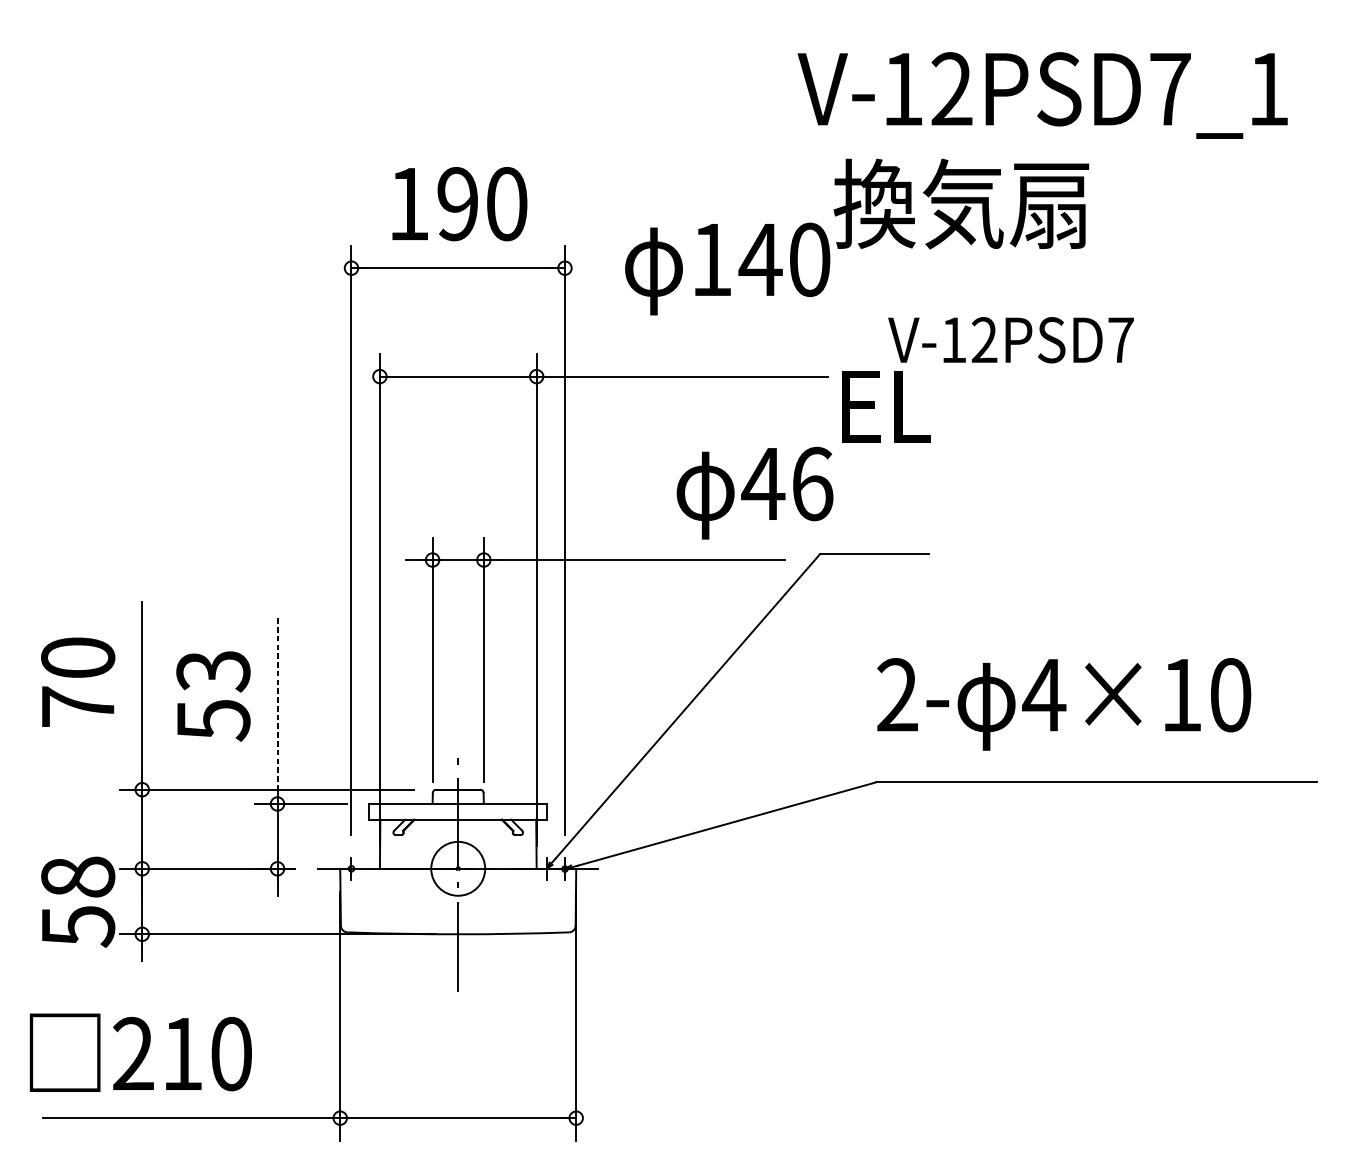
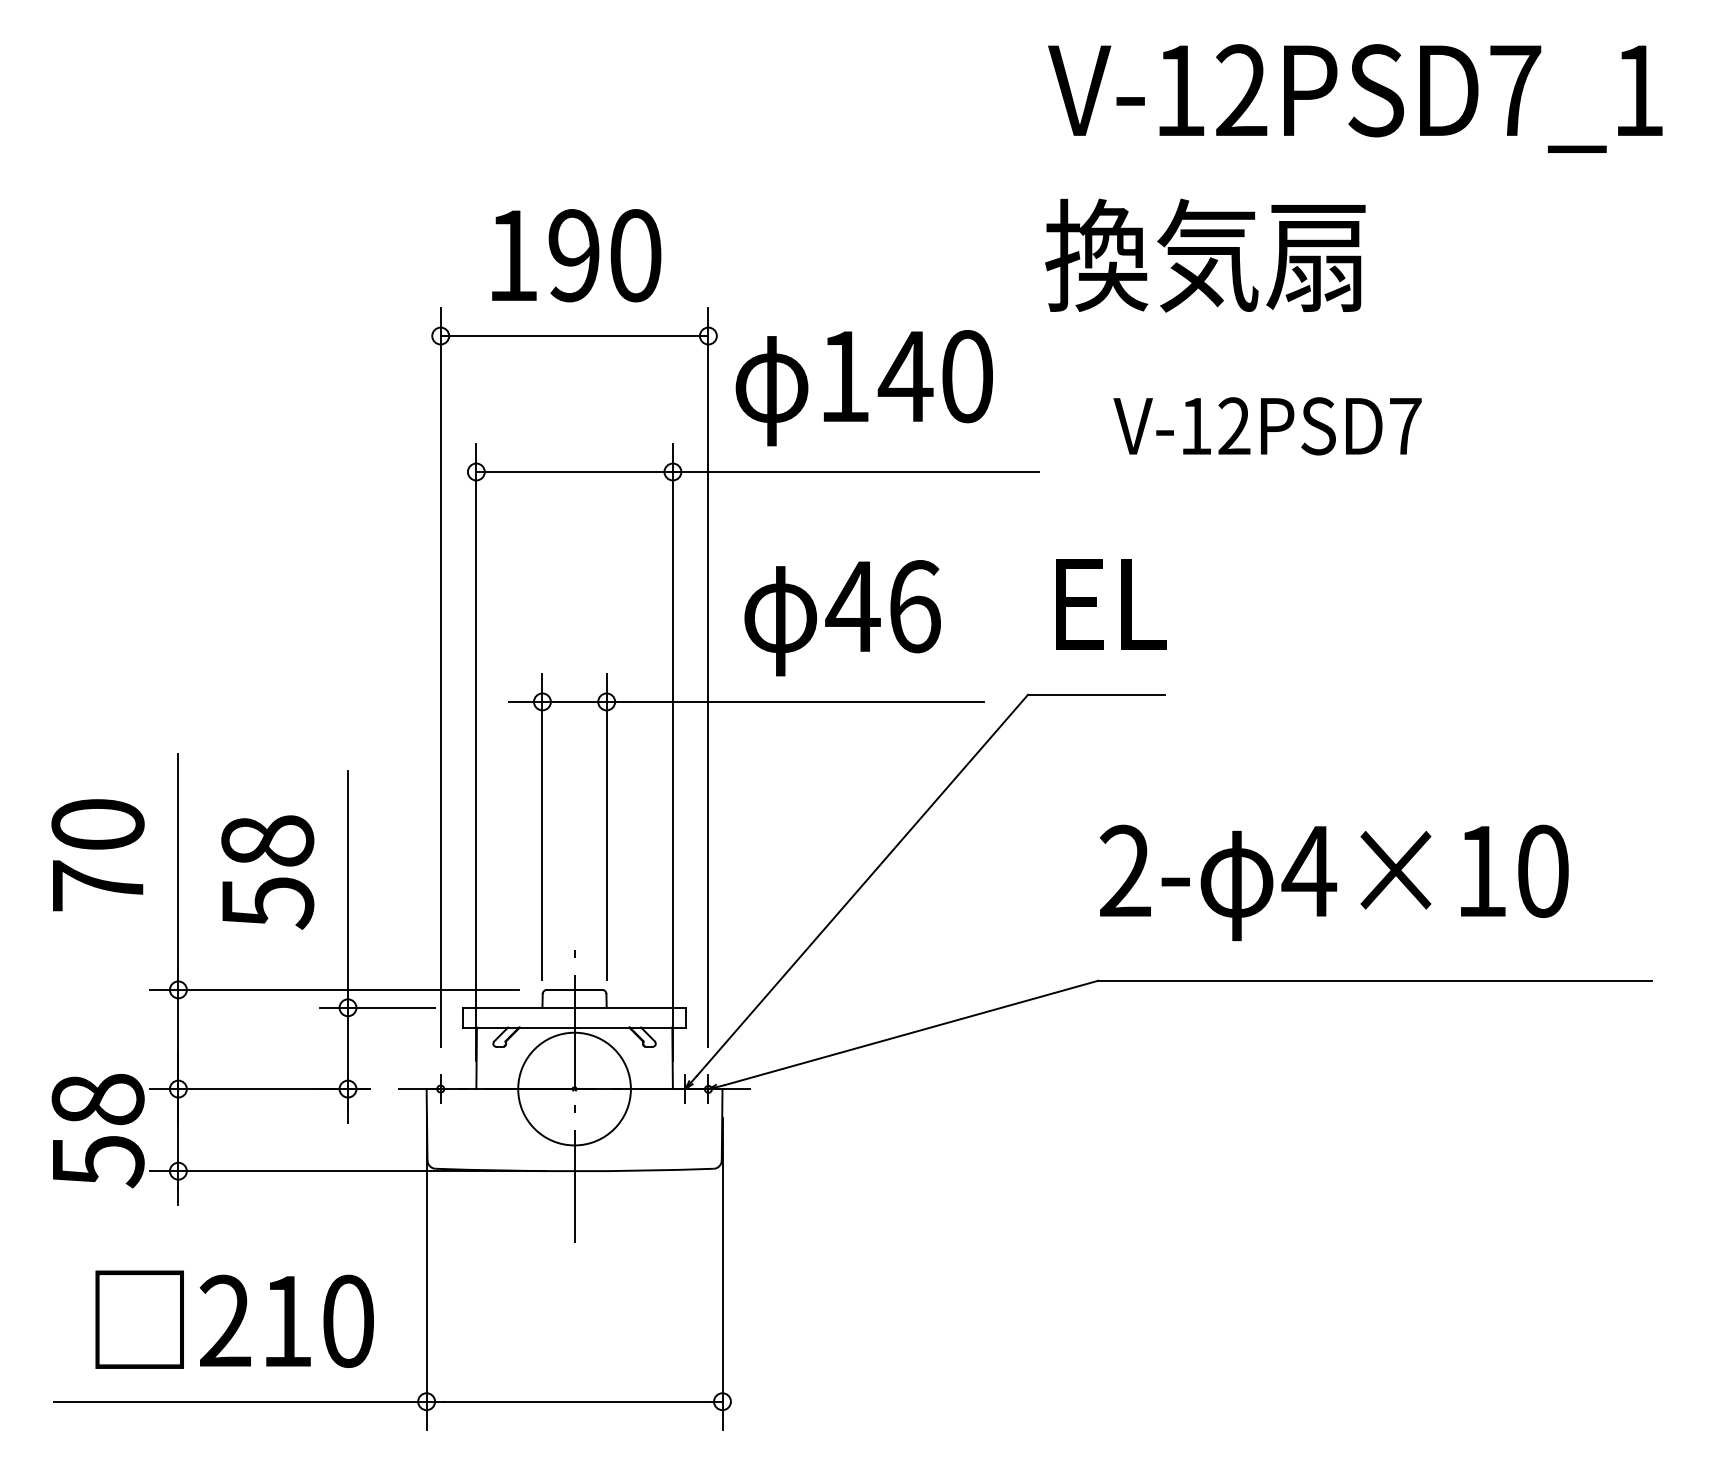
text: (1042, 95) -> (1355, 98), moved
text: (726, 269) -> (863, 388), moved
text: (886, 406) -> (1111, 604), moved
text: (754, 493) -> (842, 618), moved
text: (213, 671) -> (267, 841), 53 -> 58
line: (277, 702) -> (348, 880), dashed -> solid
circle: (458, 868) -> (574, 1088), size x1.67
text: (140, 1052) -> (234, 1319), moved

